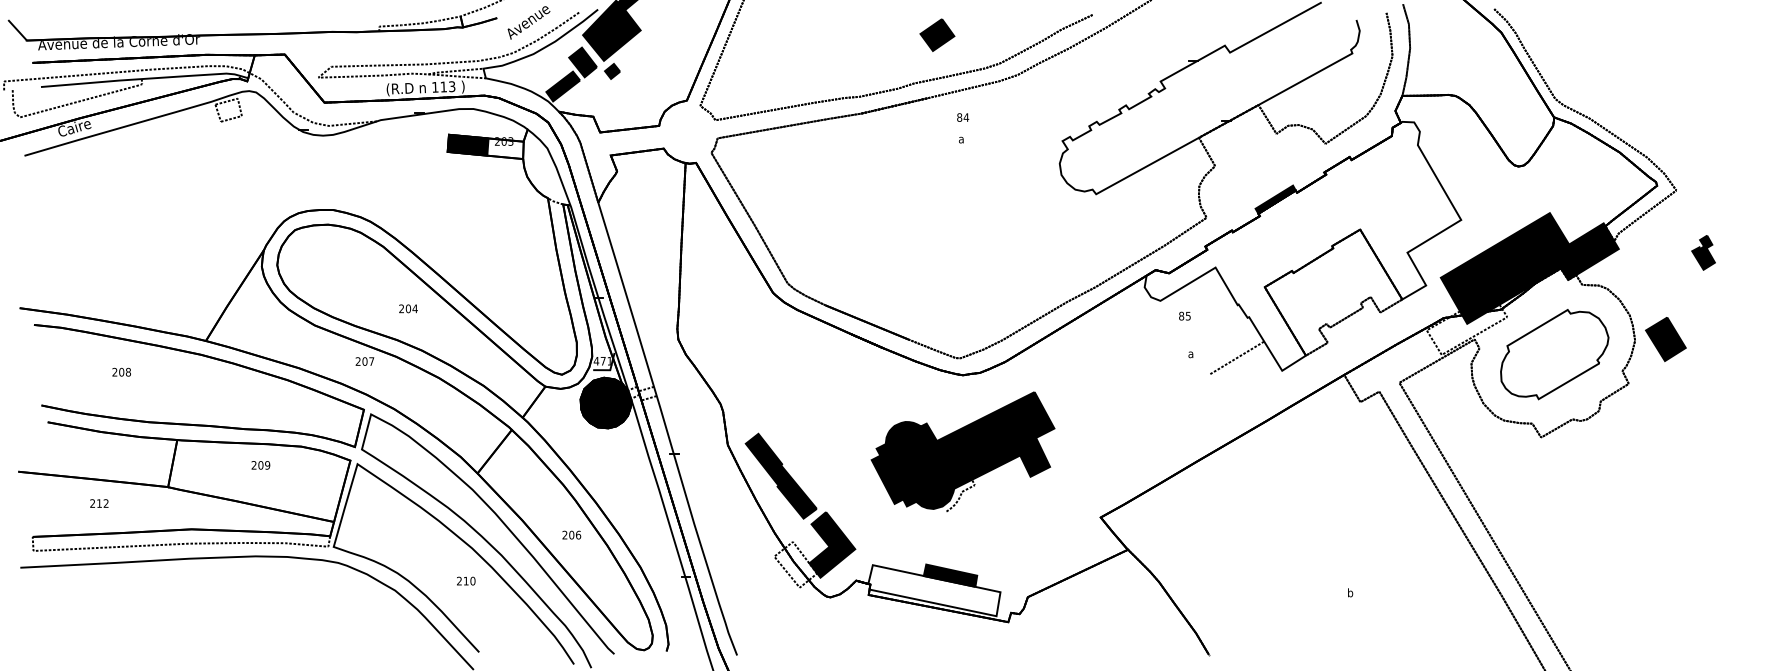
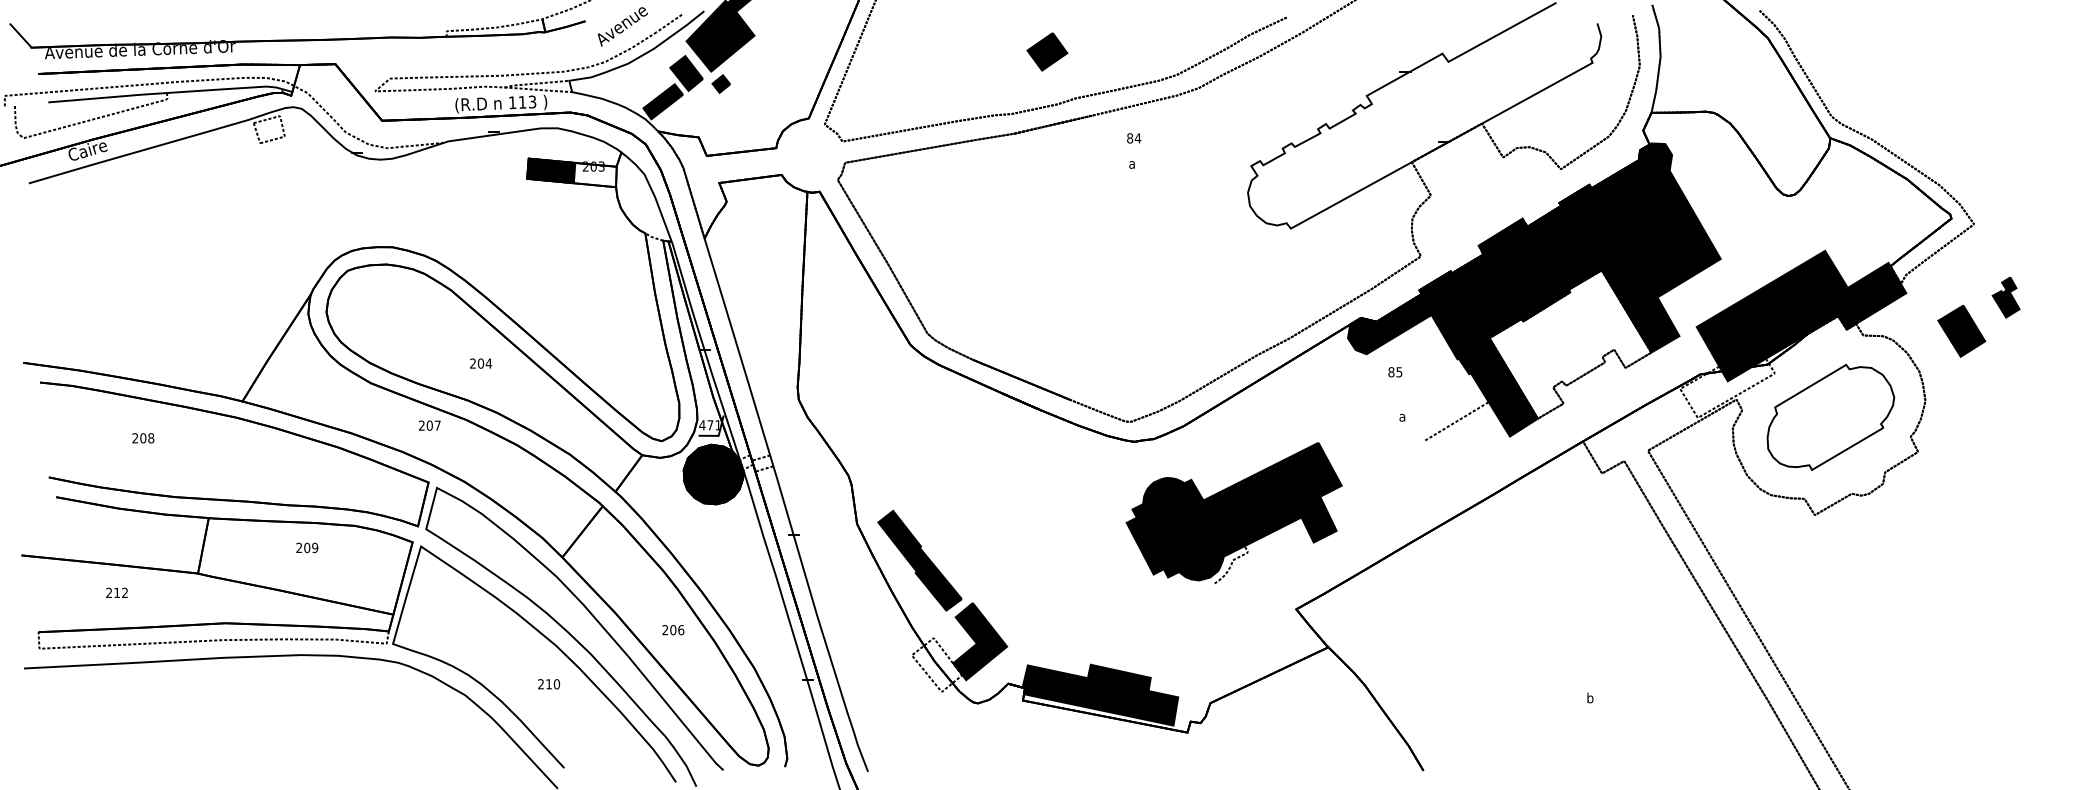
part: (937, 34) -> (1047, 51), moved
fill: (1302, 245) -> (1533, 289), added
part: (1665, 339) -> (1961, 331), moved
part: (962, 451) -> (1233, 512), moved
fill: (934, 590) -> (1100, 695), added

